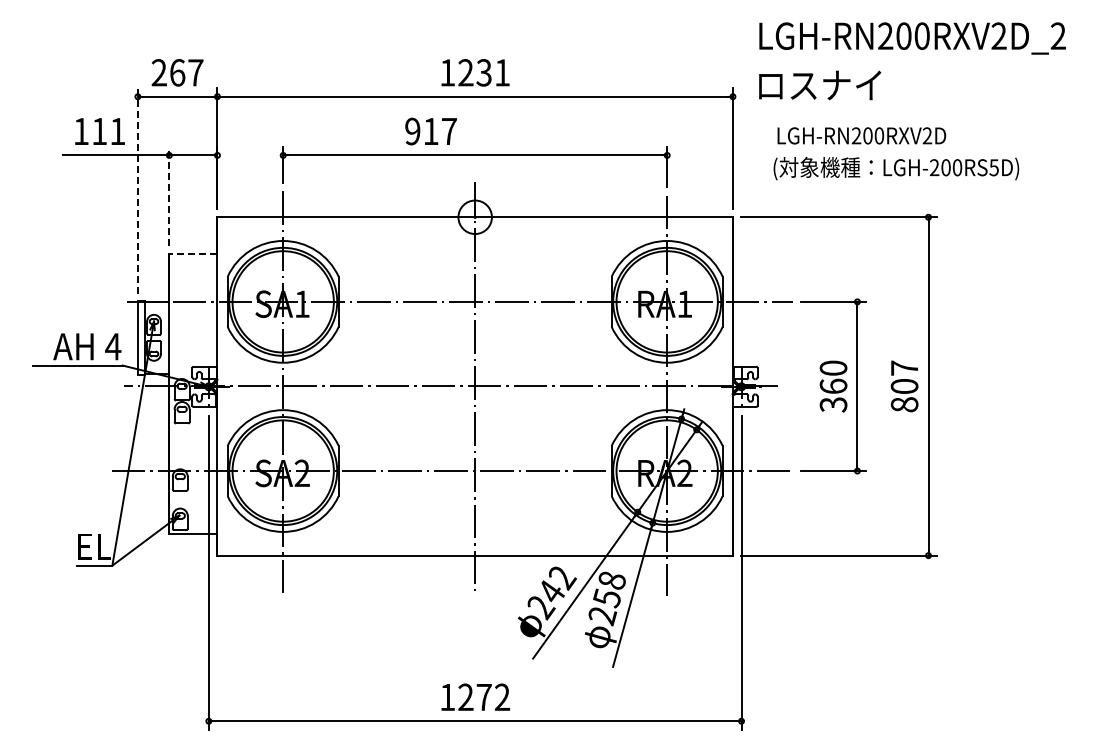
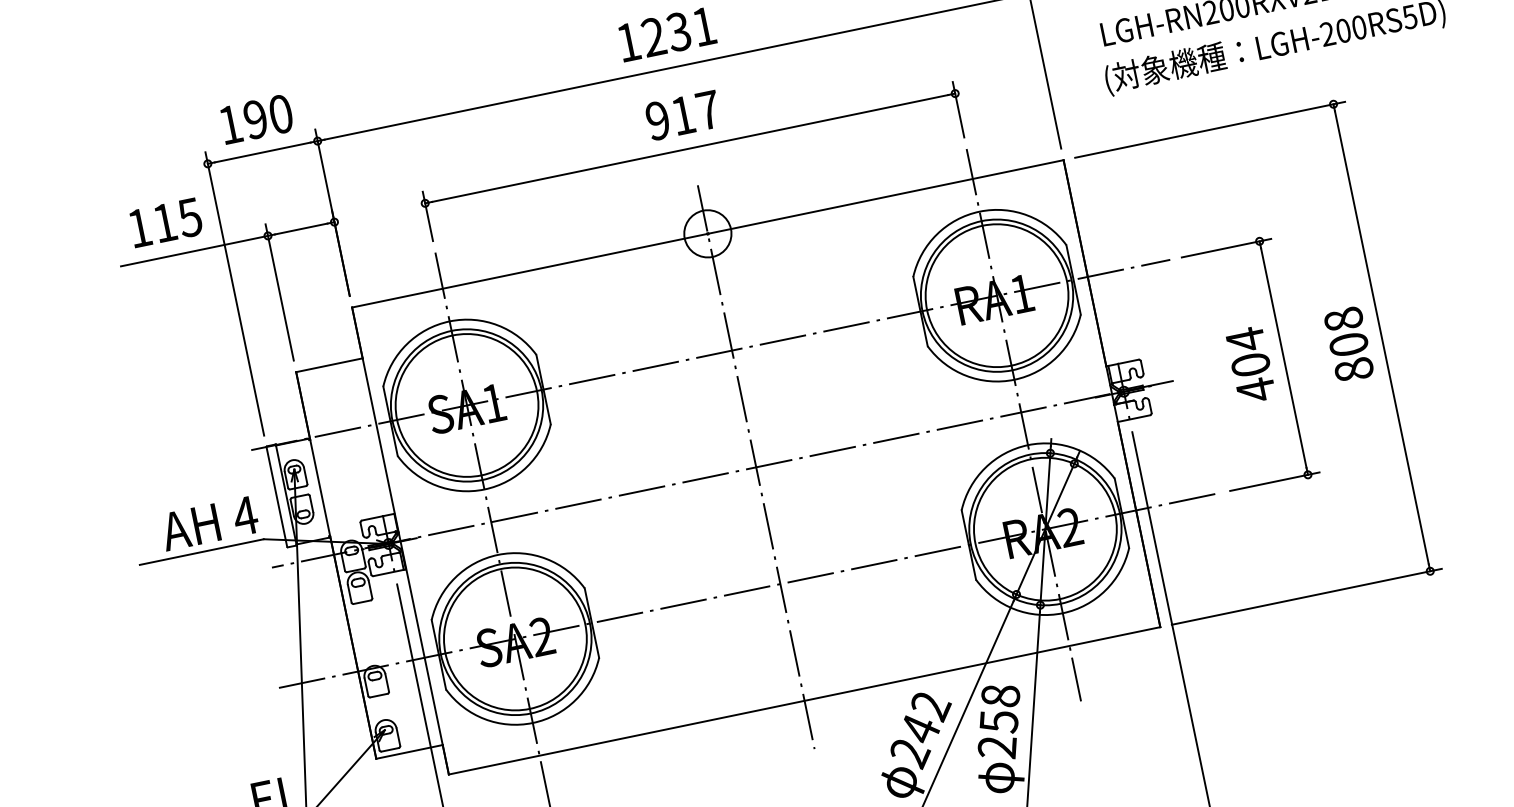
text: (177, 72) -> (255, 119), 267 -> 190
text: (117, 131) -> (189, 217), 111 -> 115
text: (430, 131) -> (682, 115), moved
line: (137, 190) -> (234, 293), dashed -> solid
line: (169, 195) -> (279, 291), dashed -> solid
line: (192, 254) -> (328, 366), dashed -> solid
text: (904, 367) -> (1343, 318), 807 -> 808
text: (833, 386) -> (1250, 364), 360 -> 404

